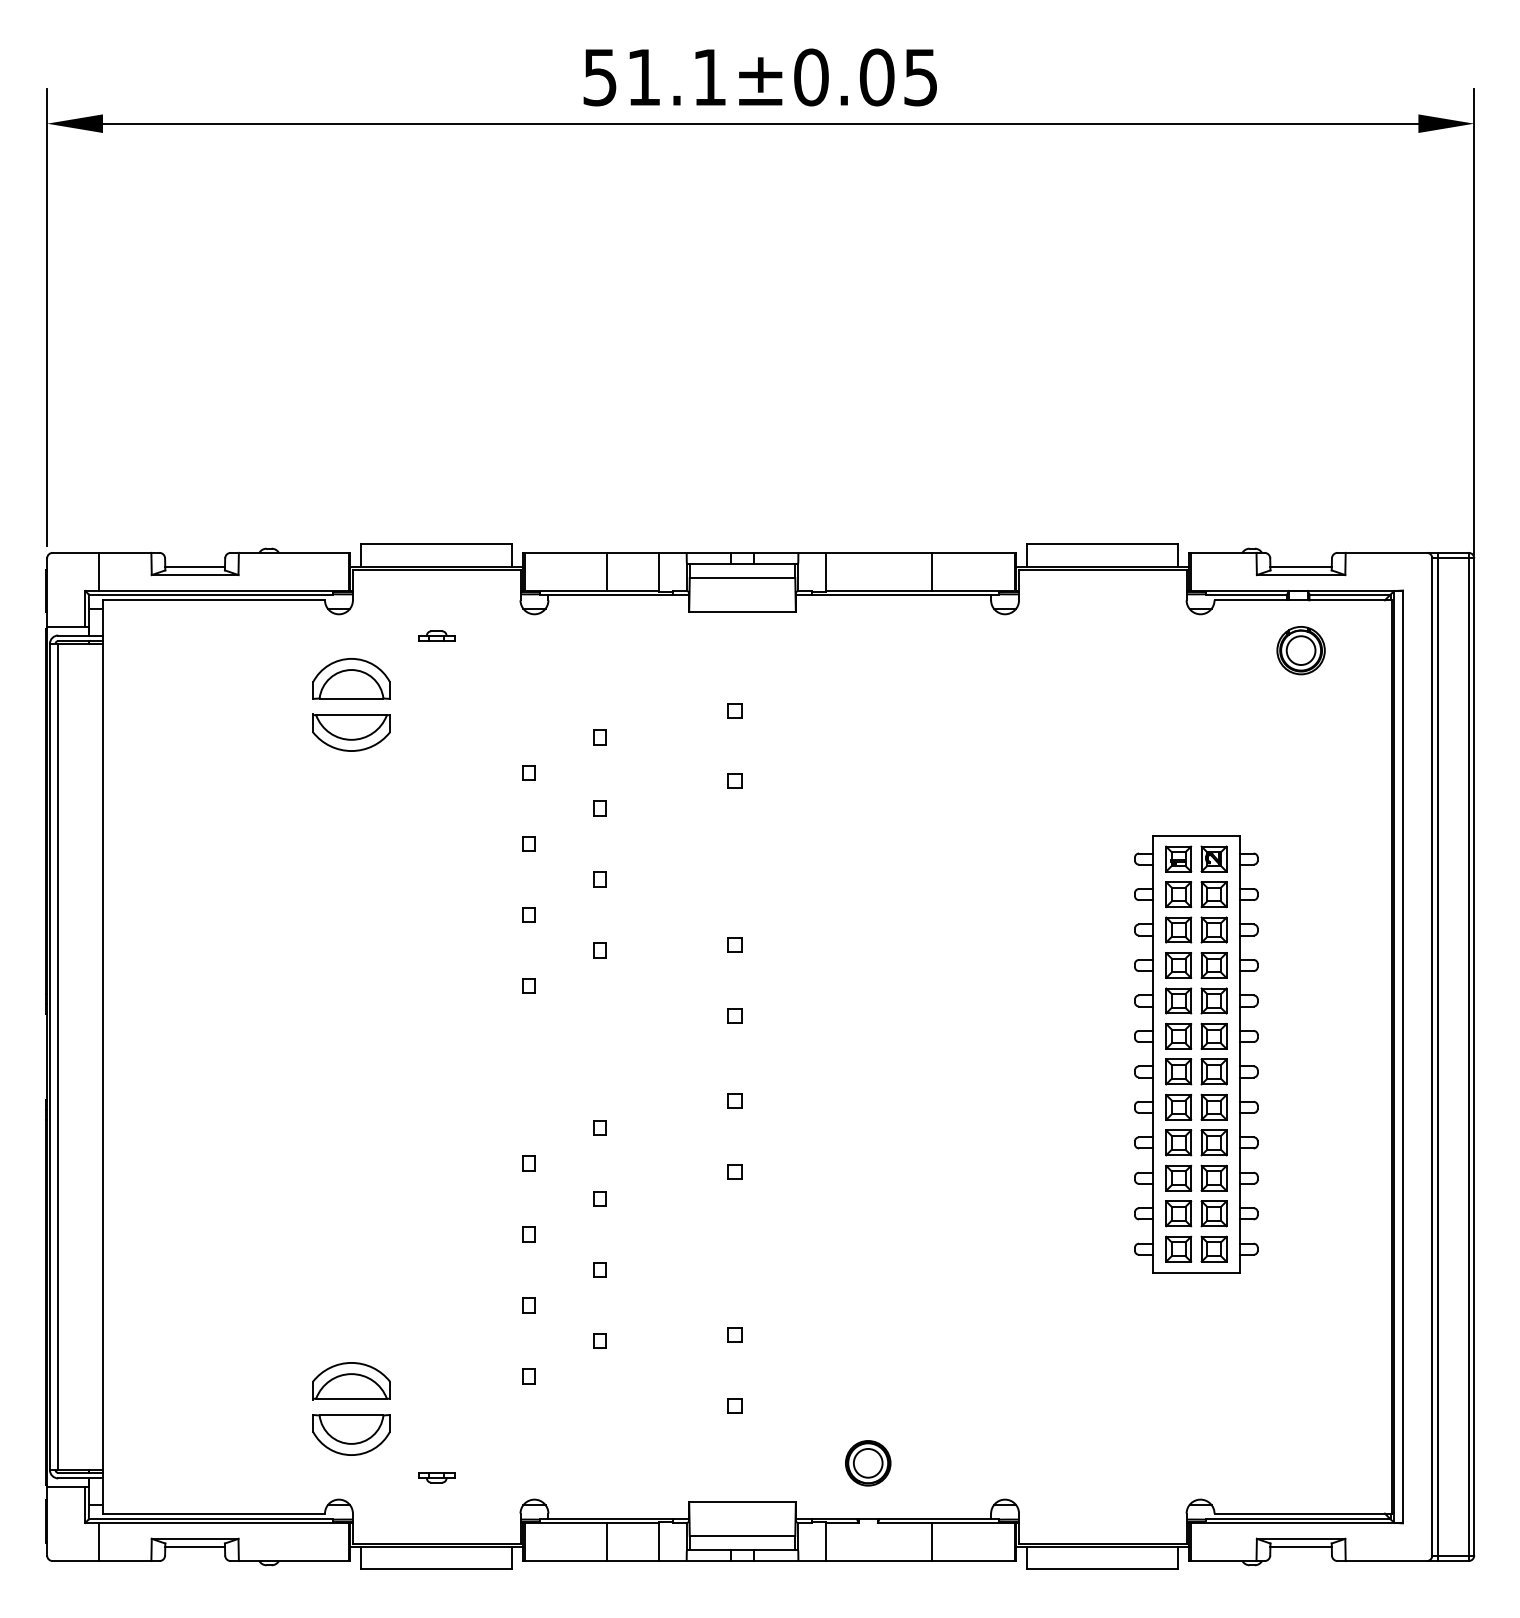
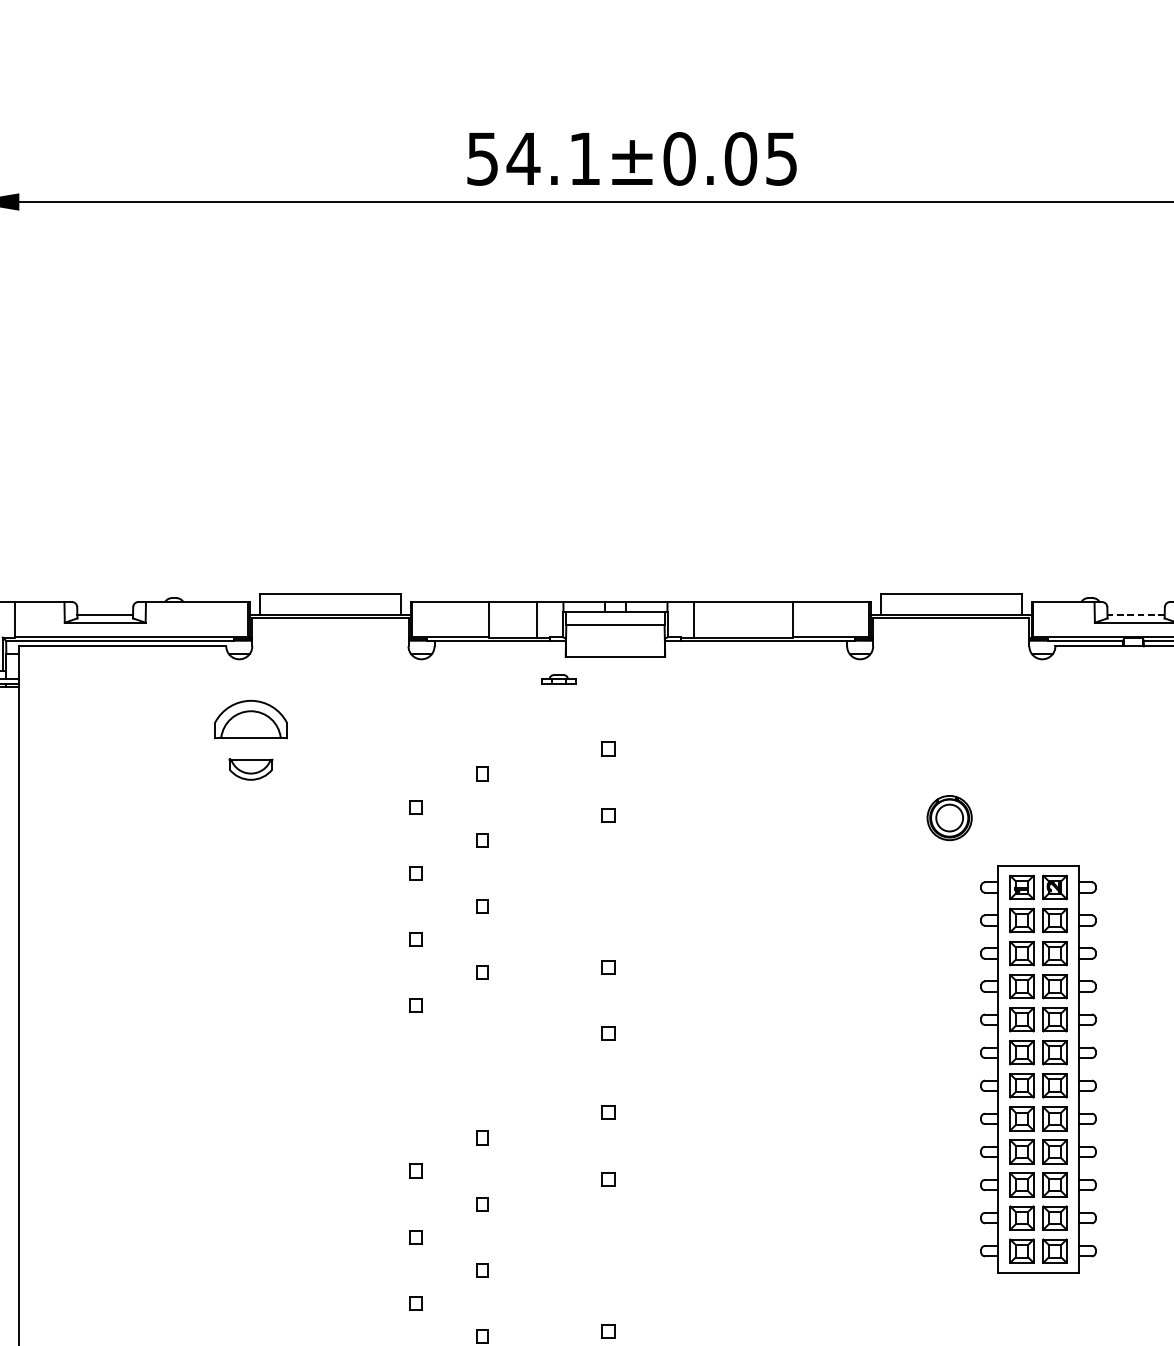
text: (643, 77) -> (523, 158), 51.1±0.05 -> 54.1±0.05
line: (1301, 566) -> (1136, 614), solid -> dashed
part: (436, 635) -> (558, 679), moved
part: (1300, 650) -> (949, 817), moved
part: (351, 732) -> (250, 769), size x0.6

